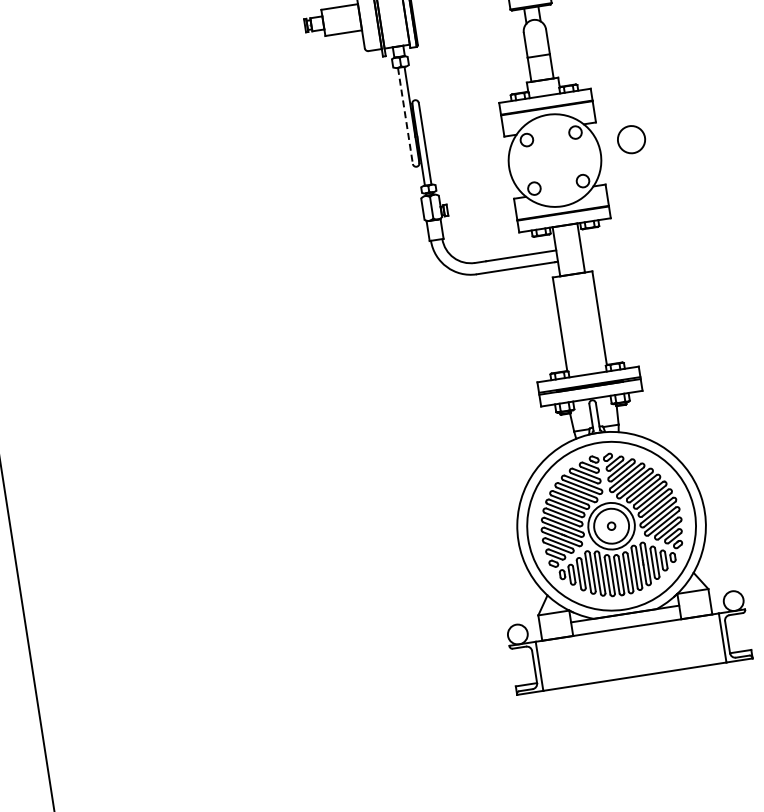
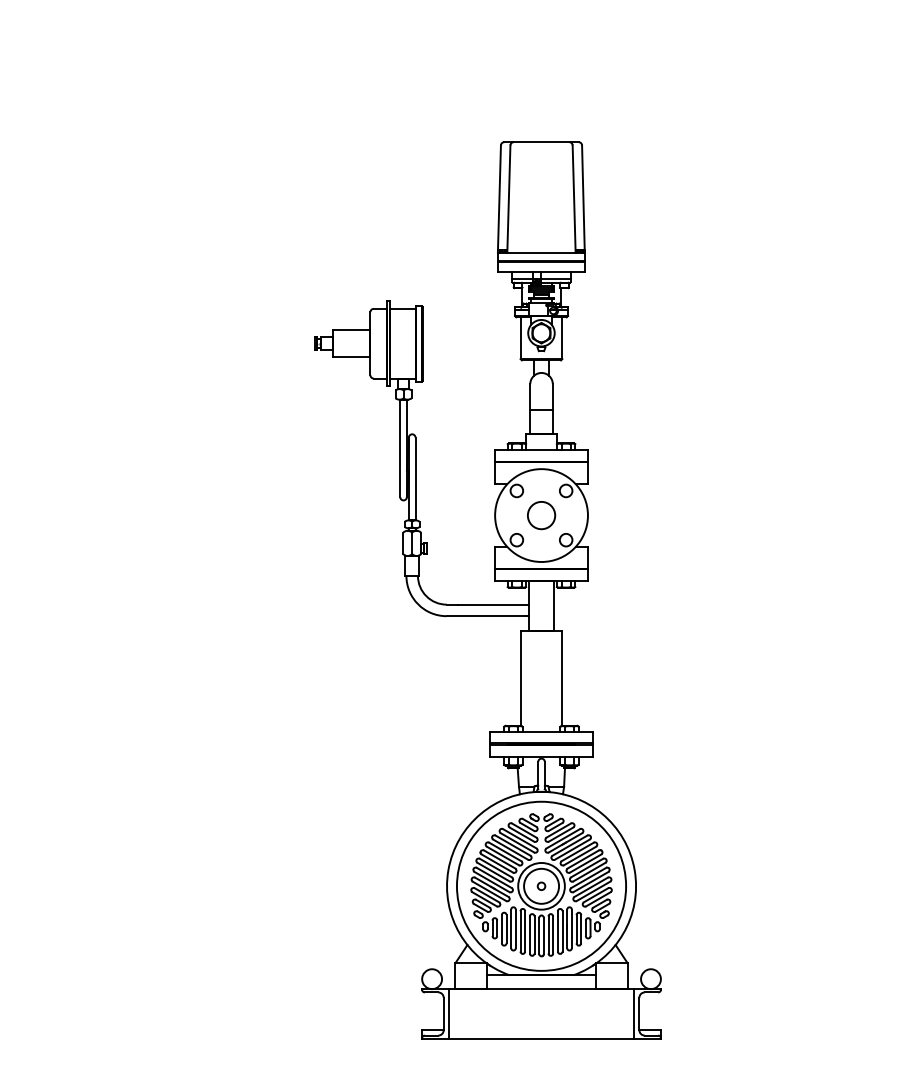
line: (405, 116) -> (400, 448), dashed -> solid
circle: (631, 139) -> (541, 515), moved

